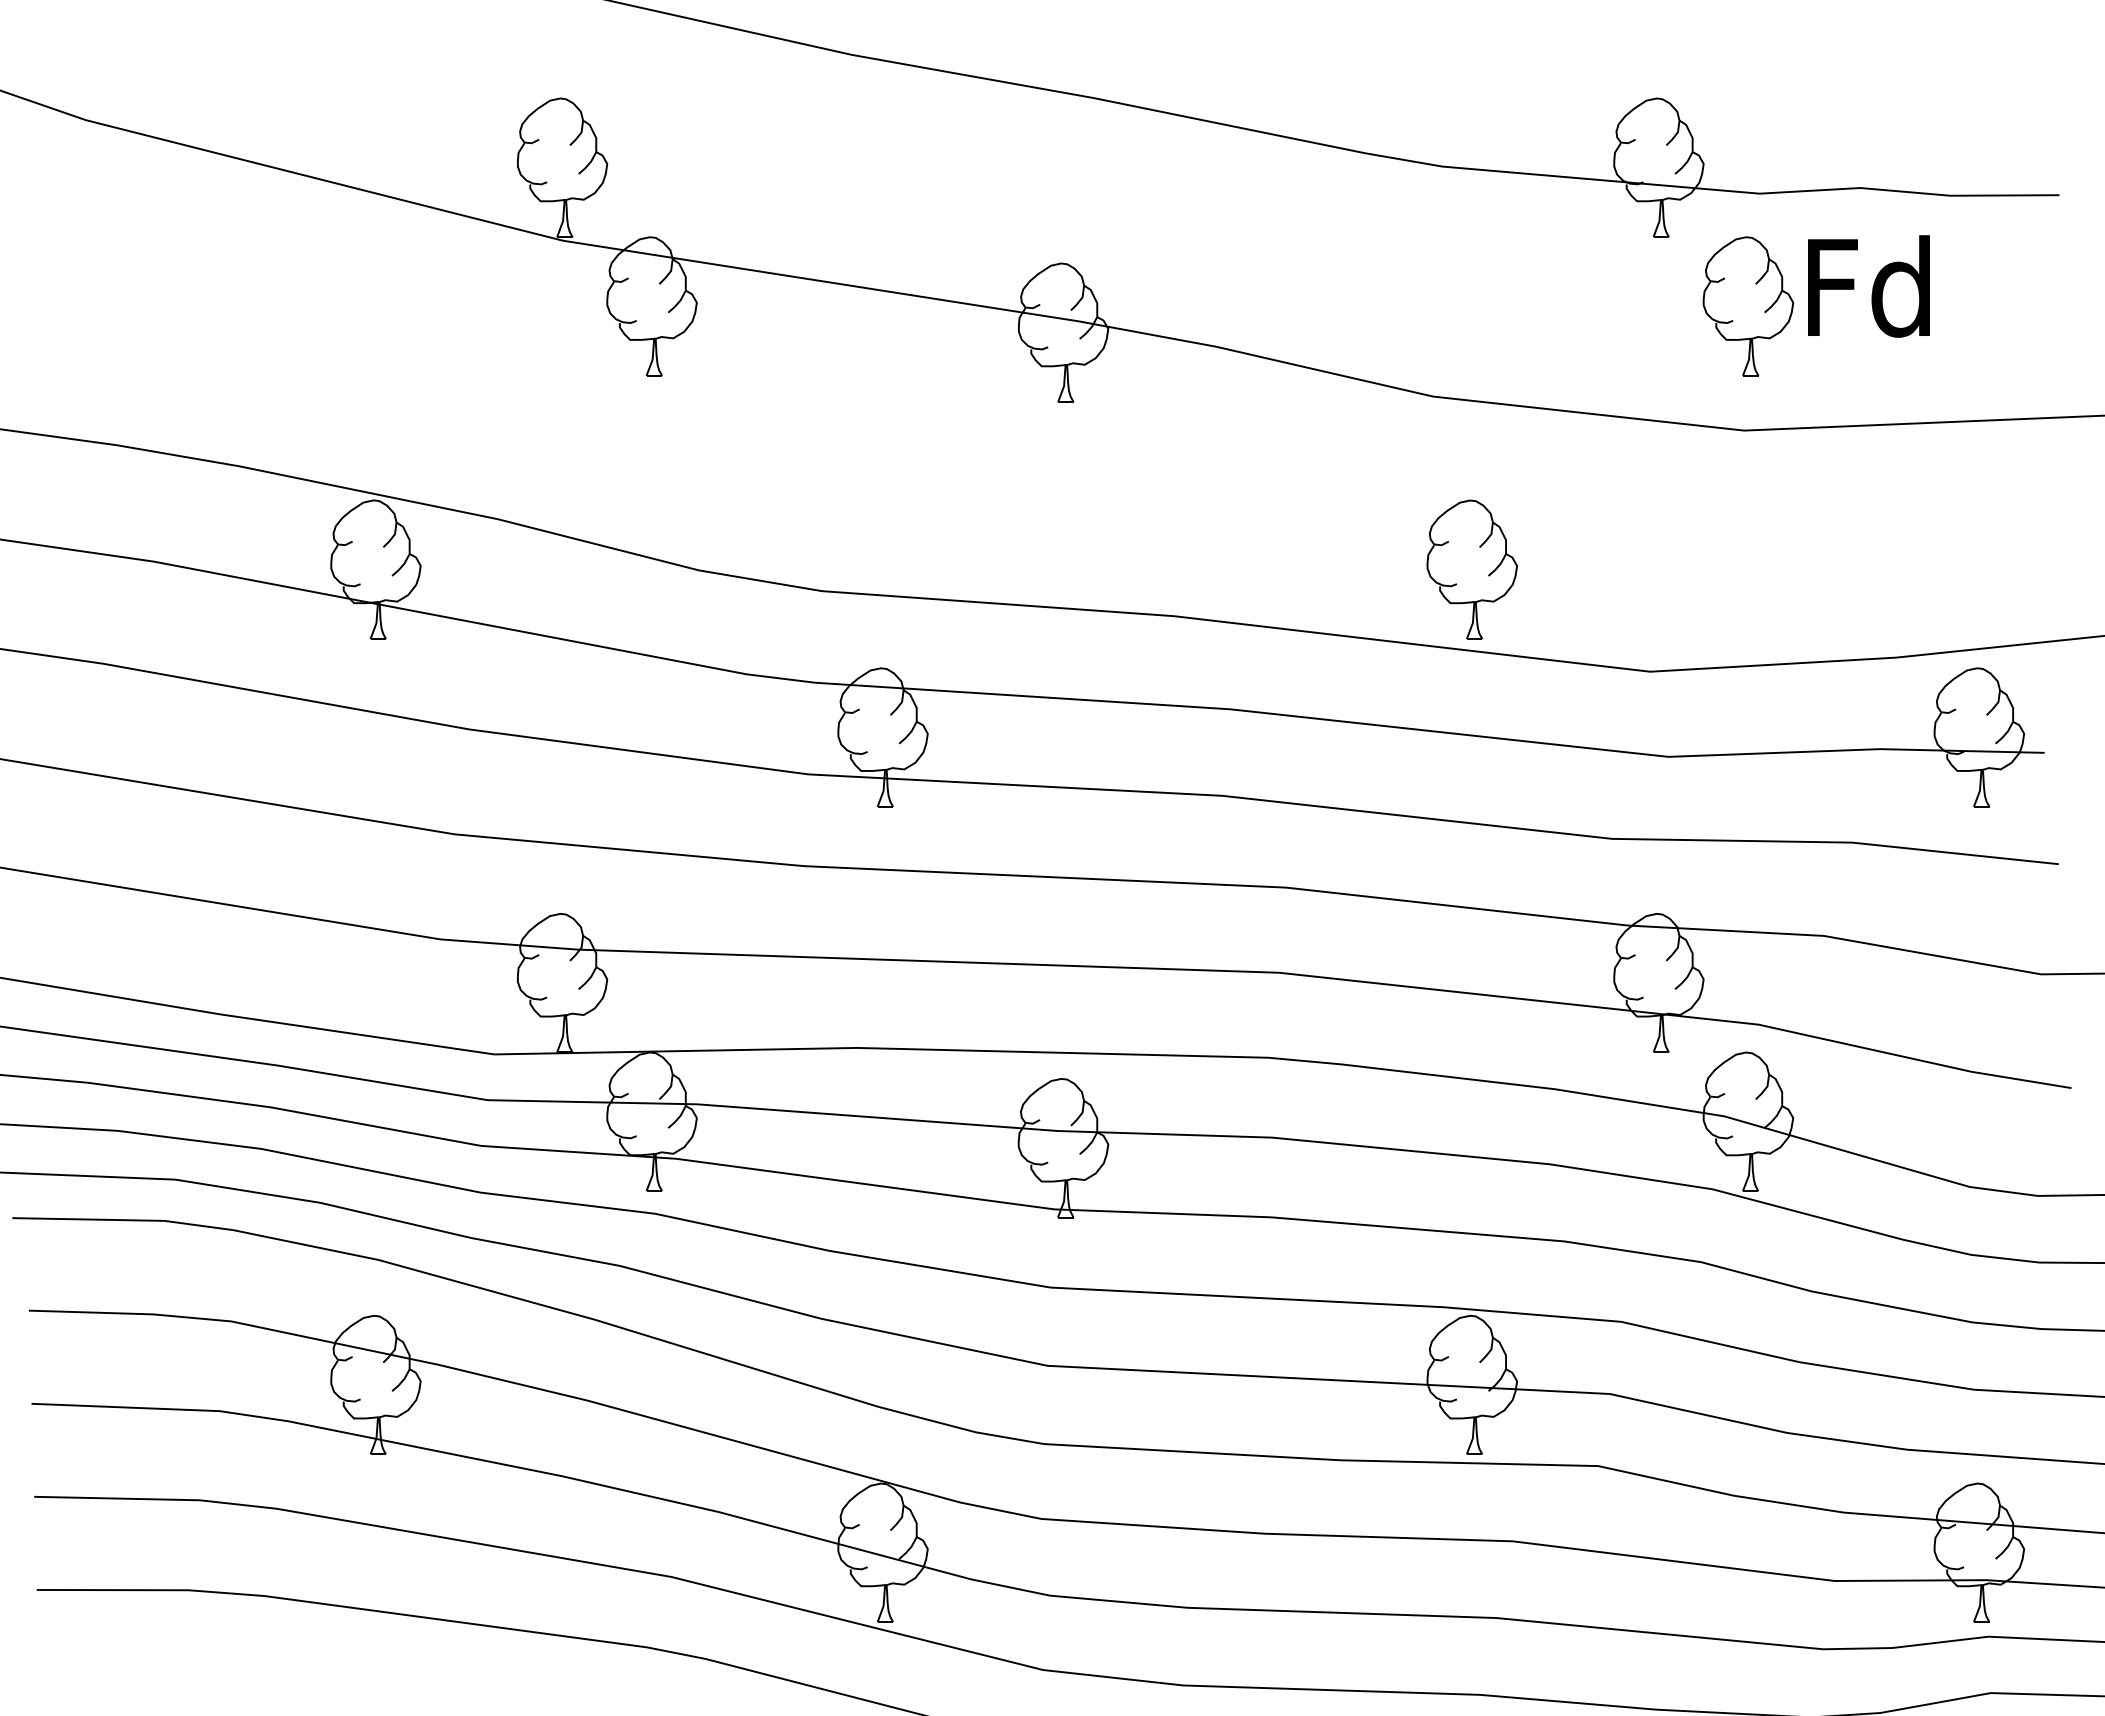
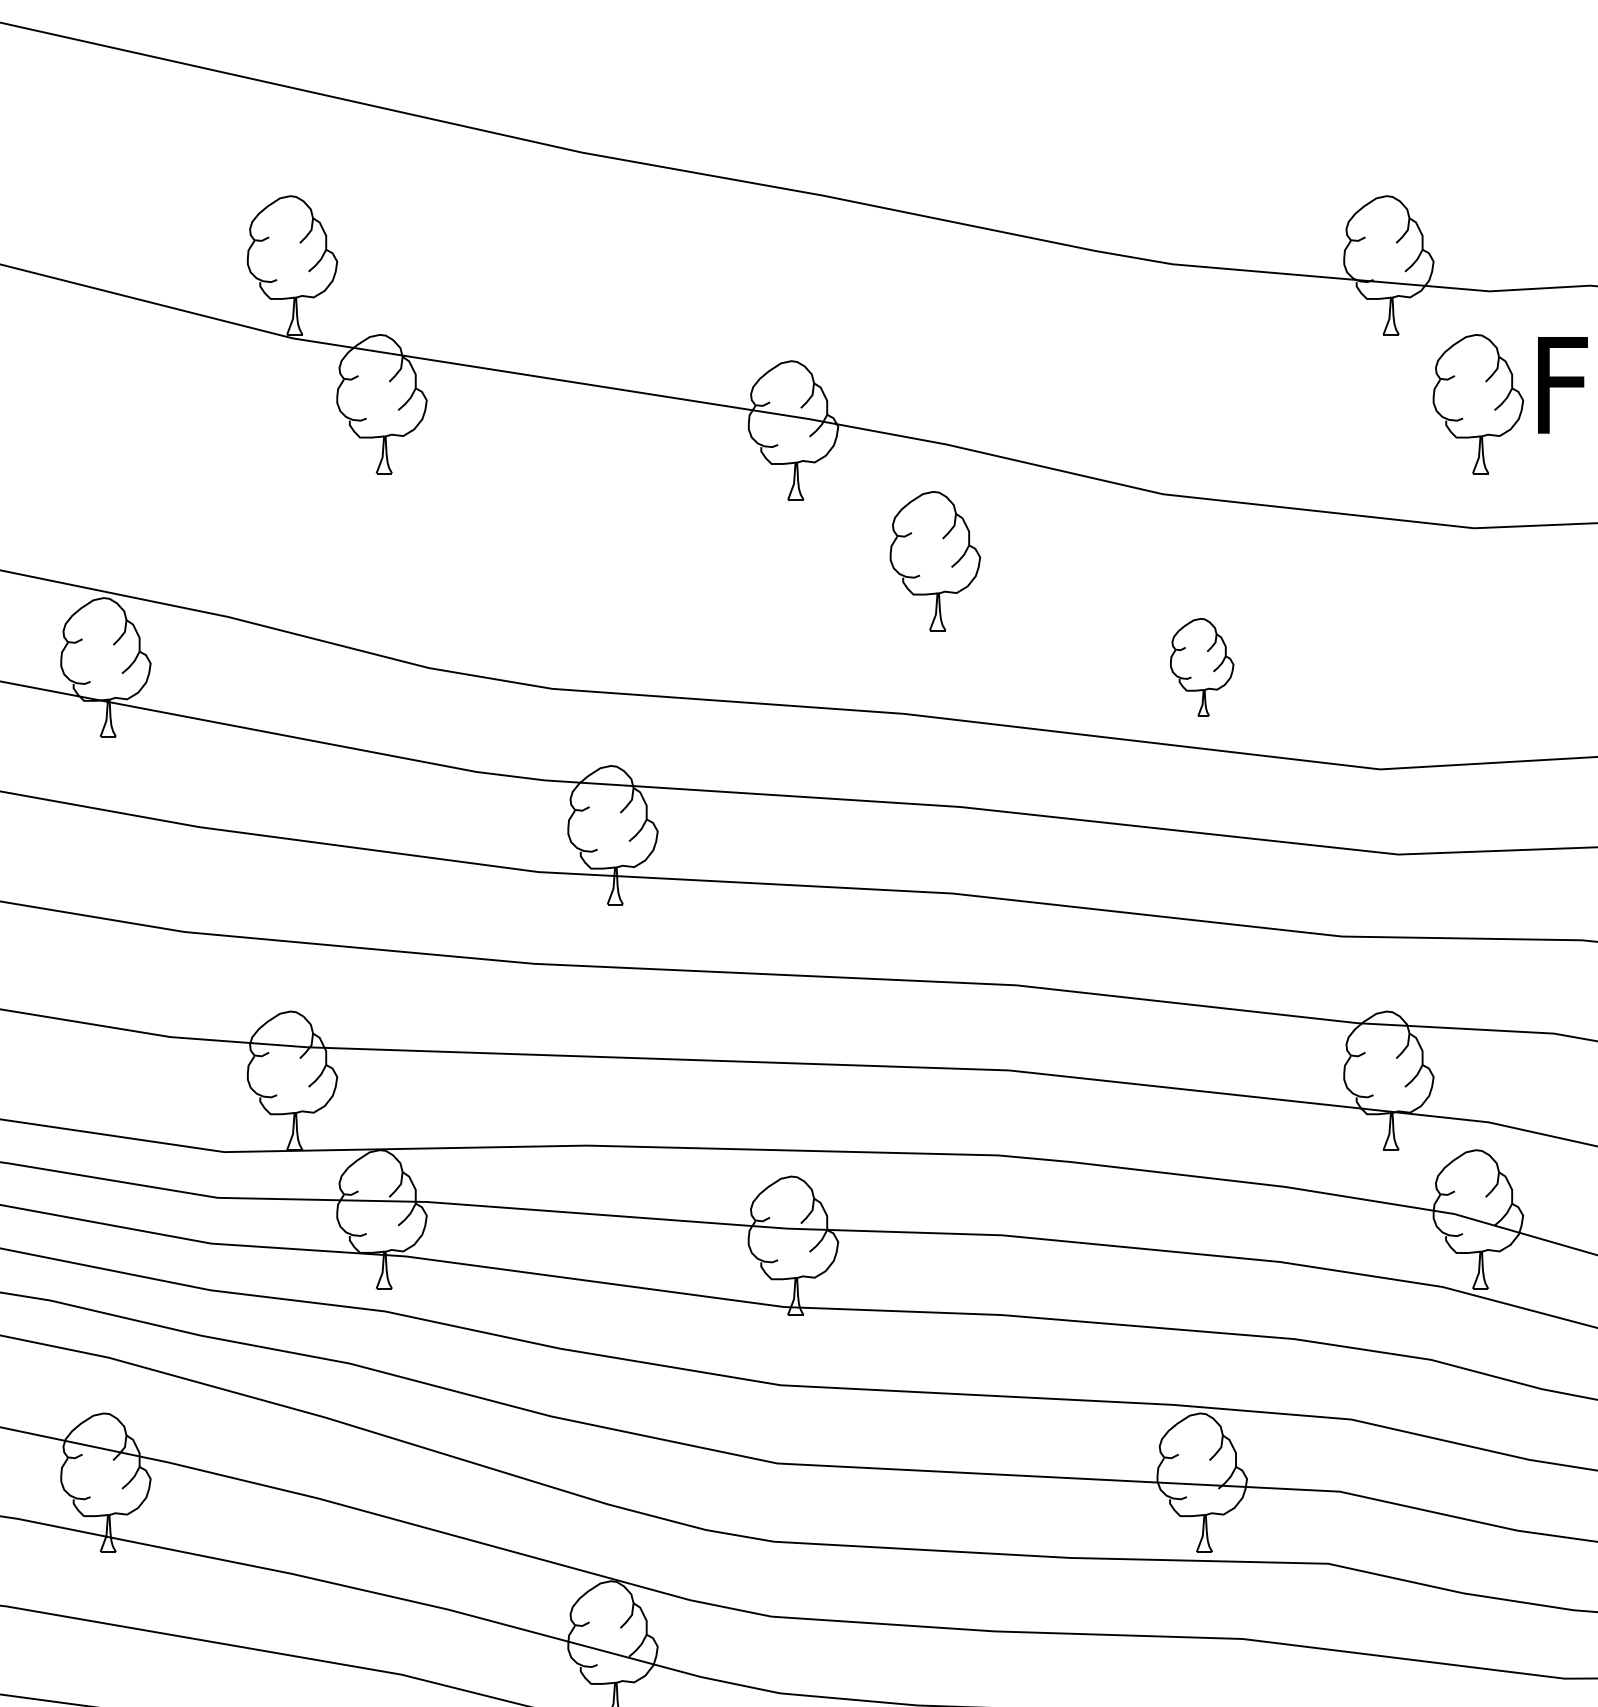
part: (1205, 463) -> (935, 561), added
part: (1471, 569) -> (1201, 667), size x0.7

